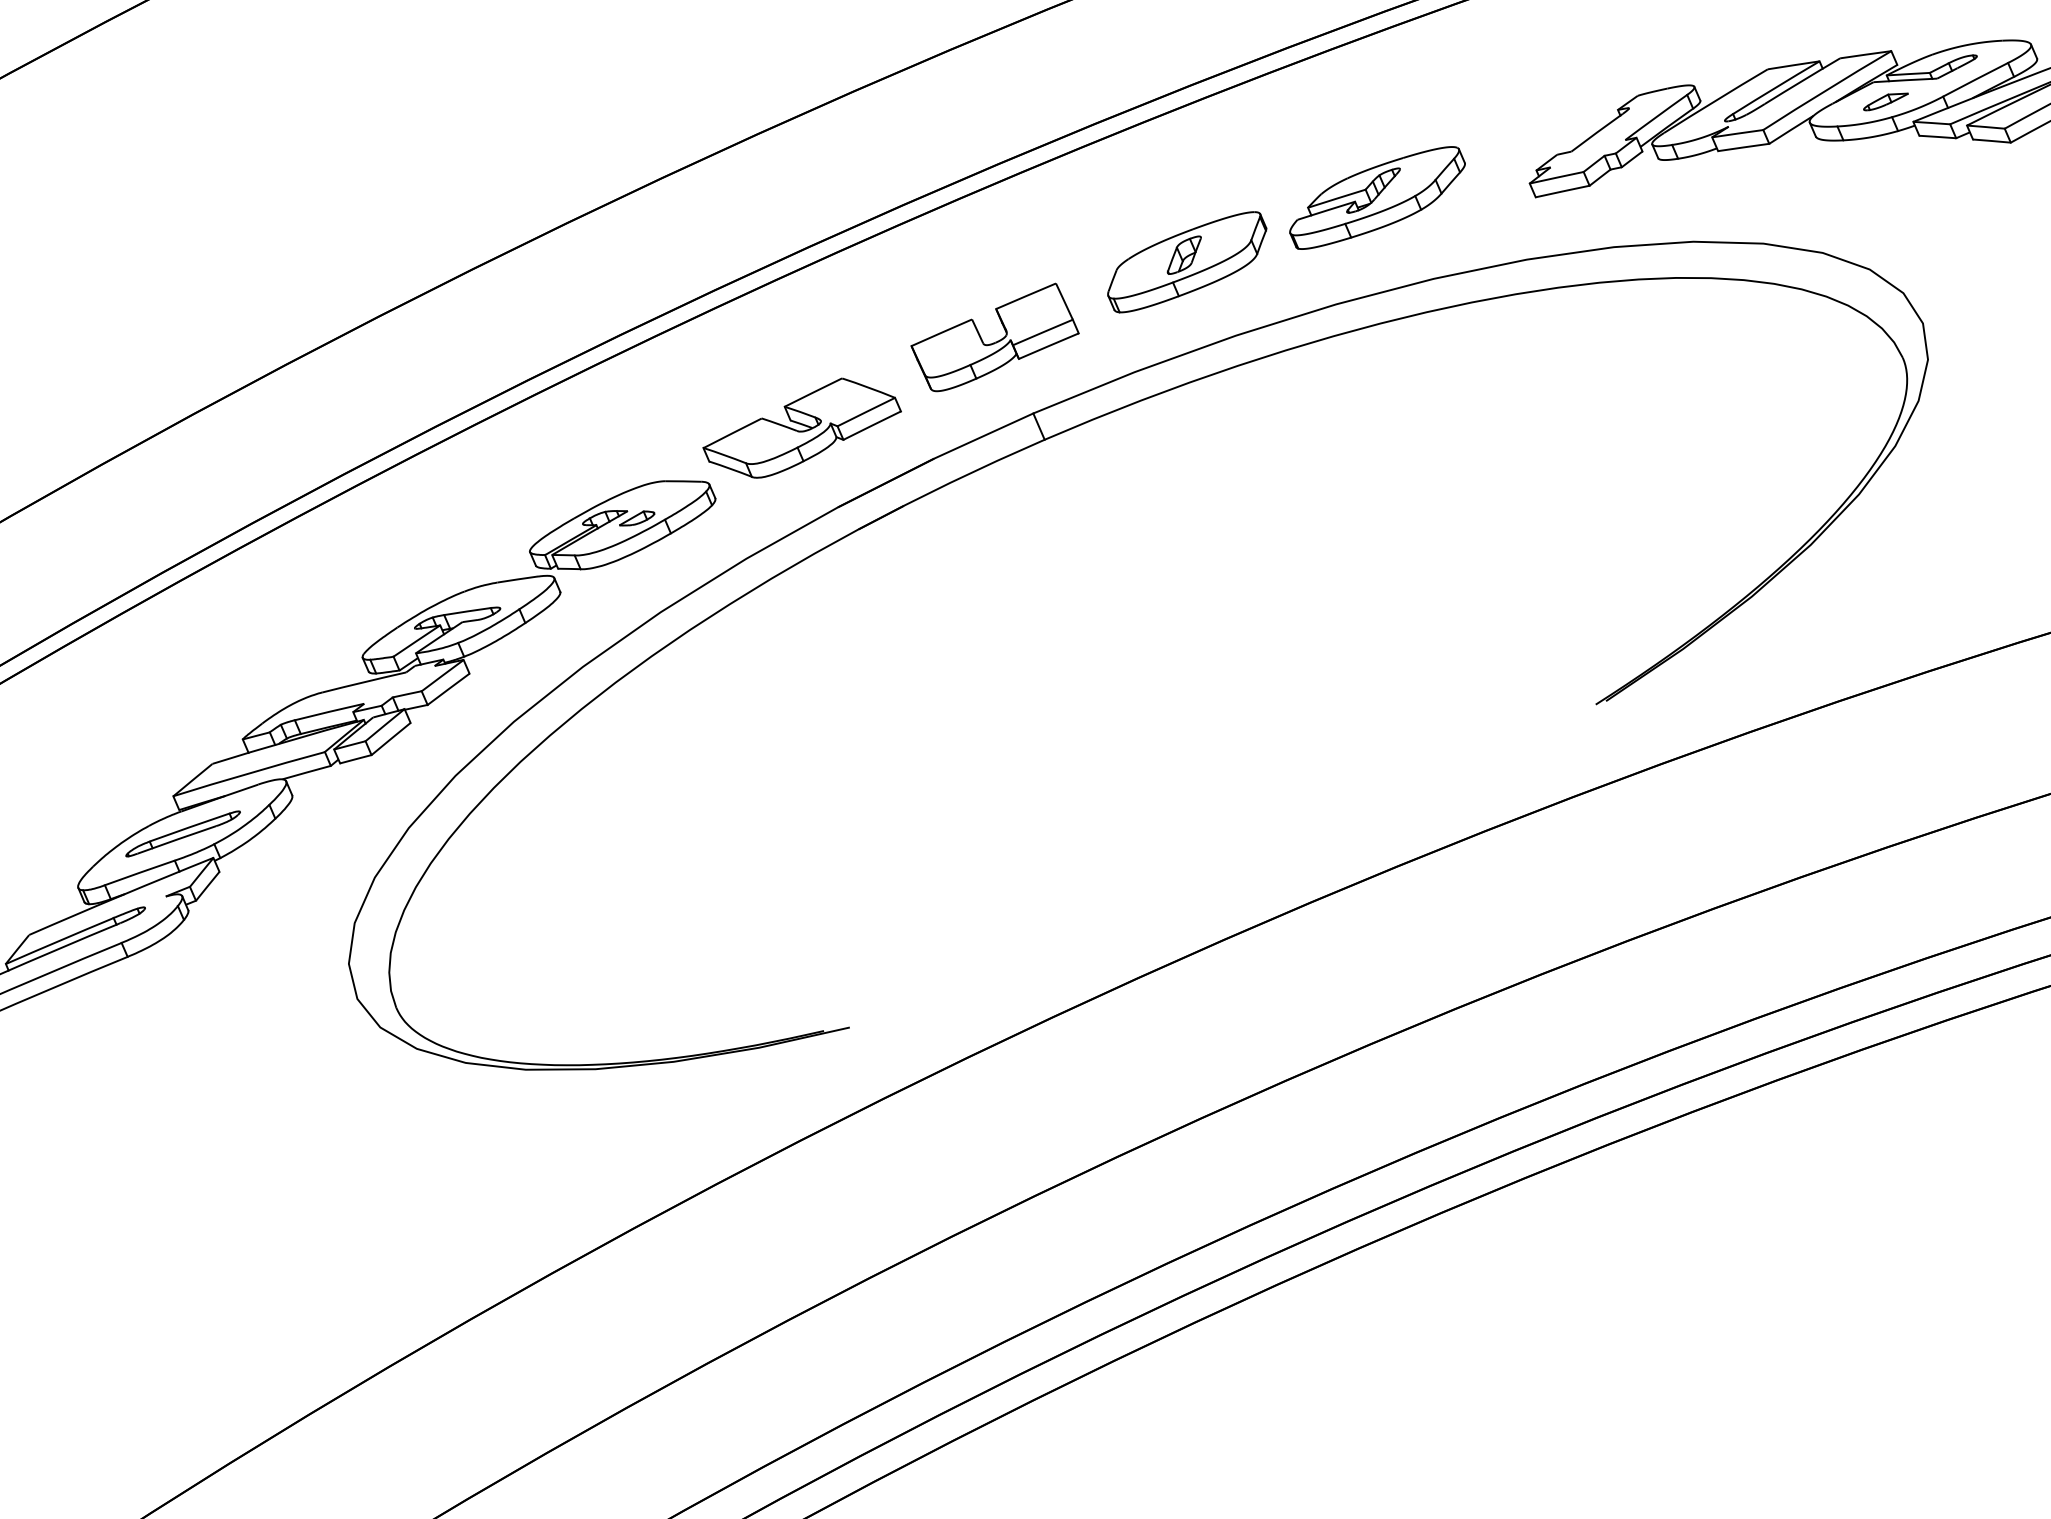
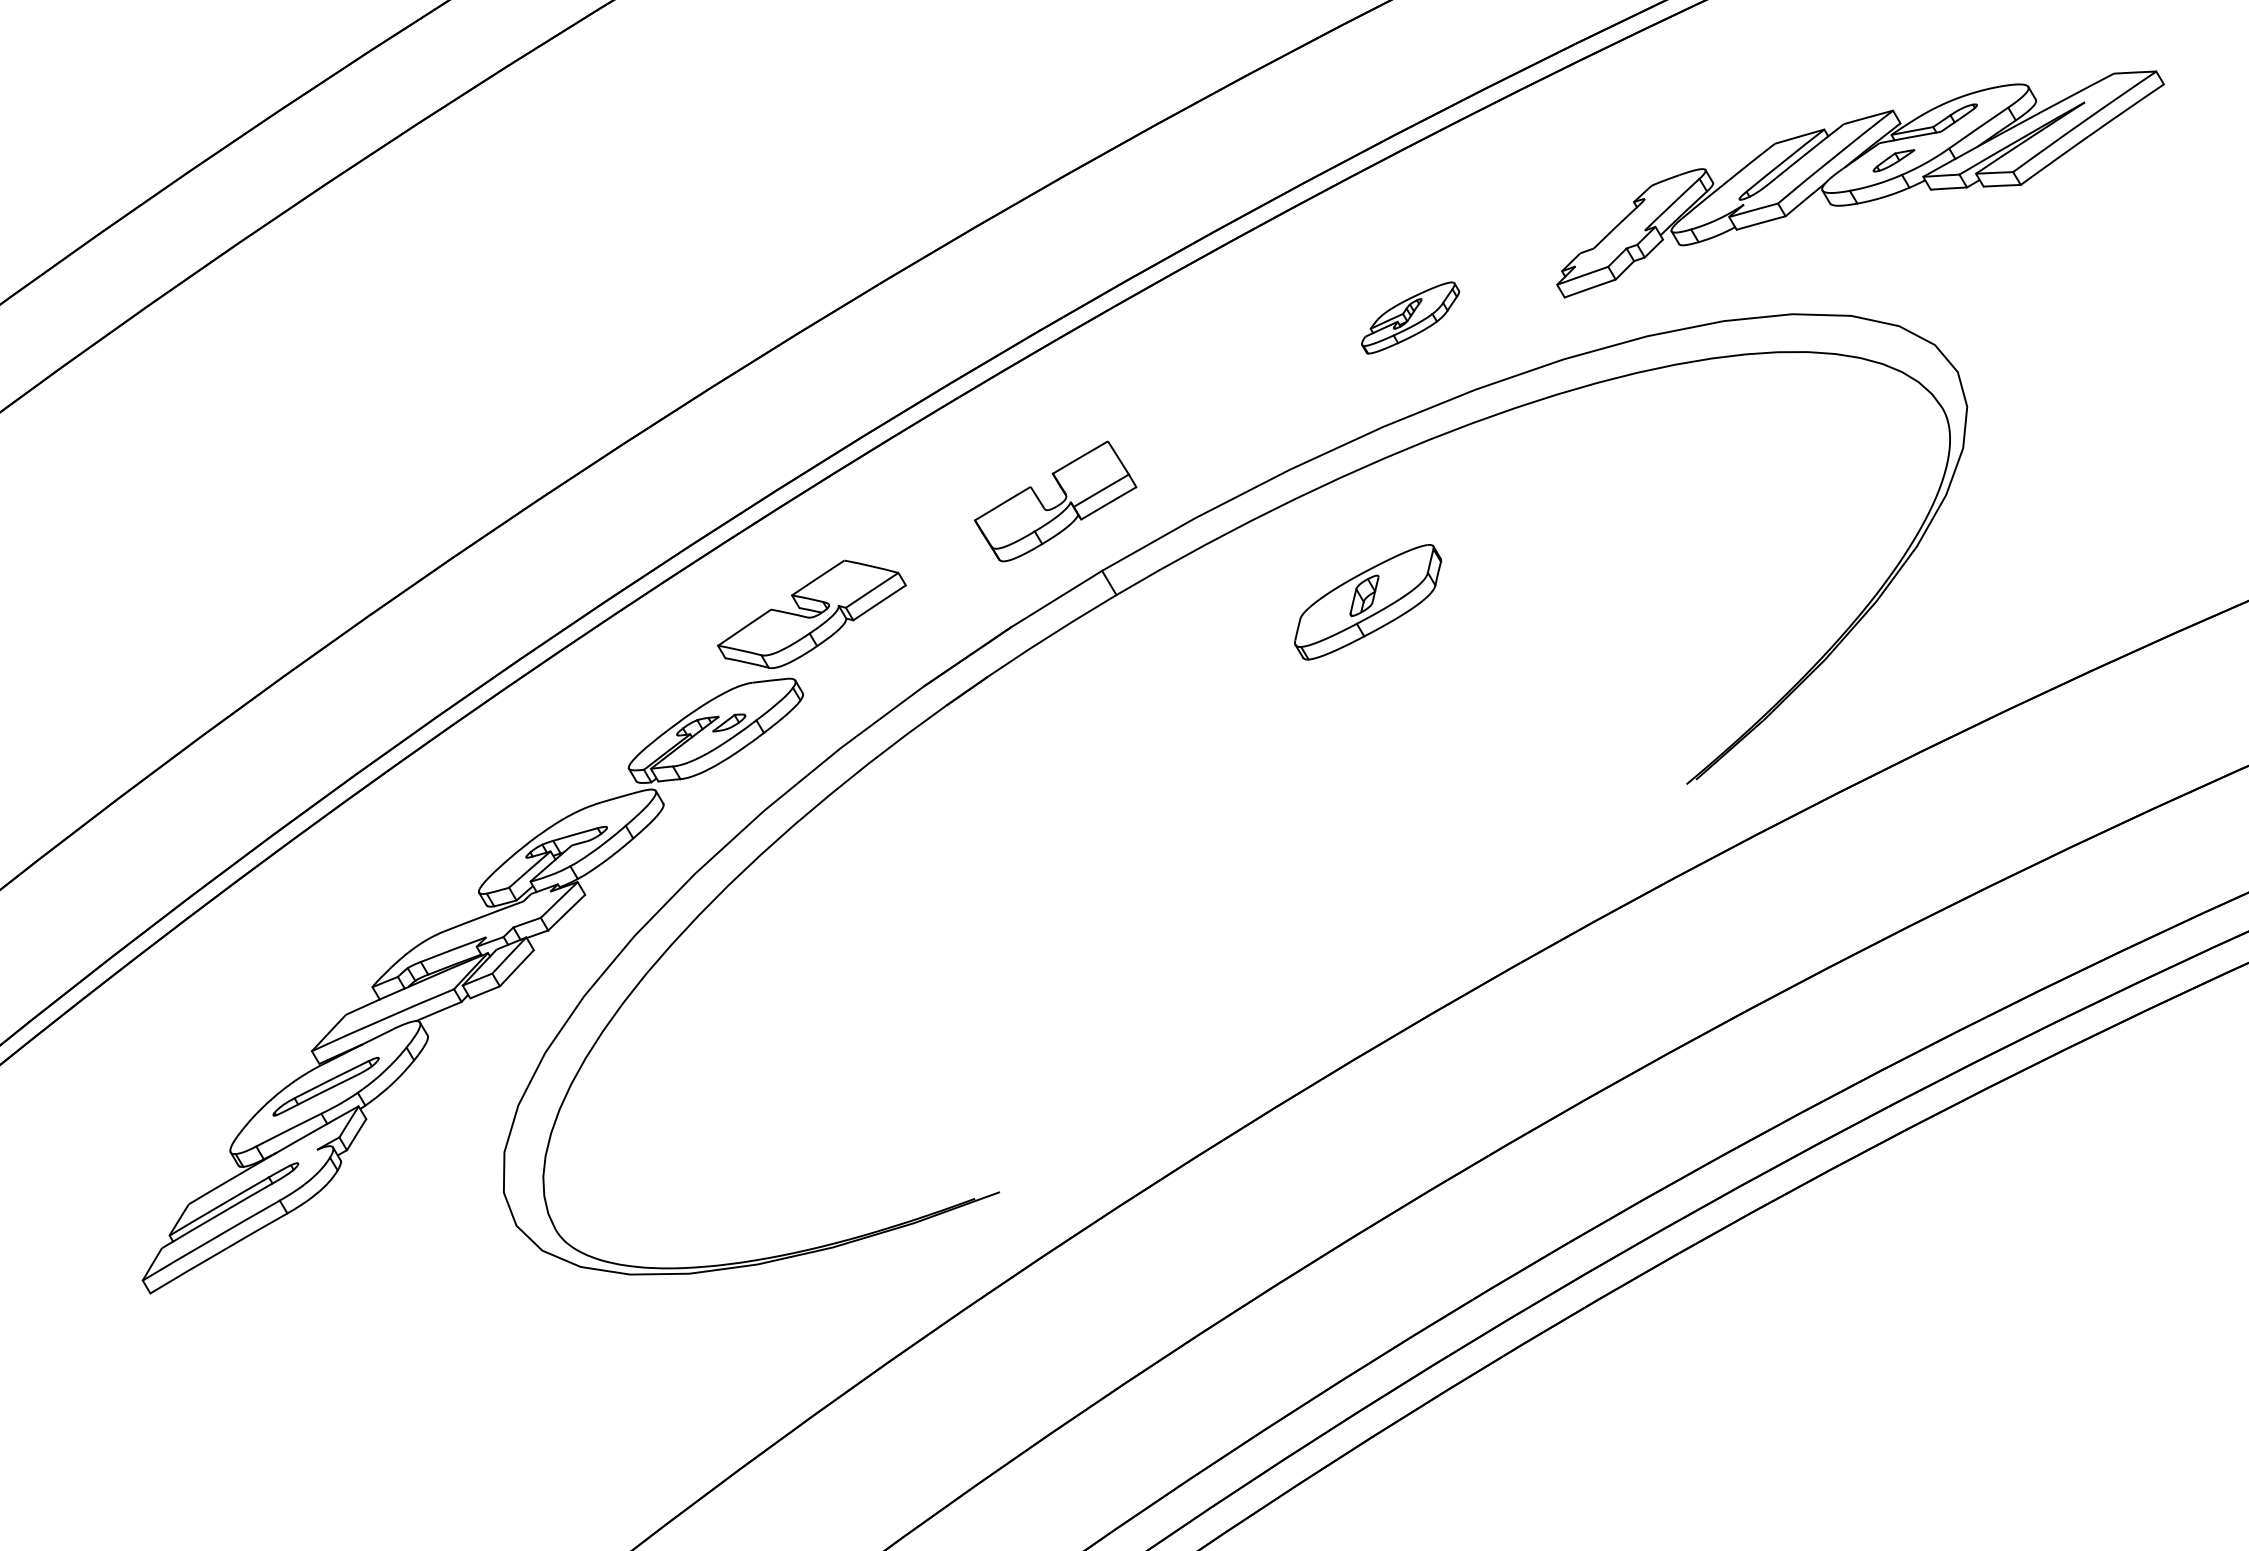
part: (1377, 197) -> (1410, 317), size x0.6
part: (1187, 262) -> (1368, 602), moved
part: (801, 428) -> (811, 614), moved

